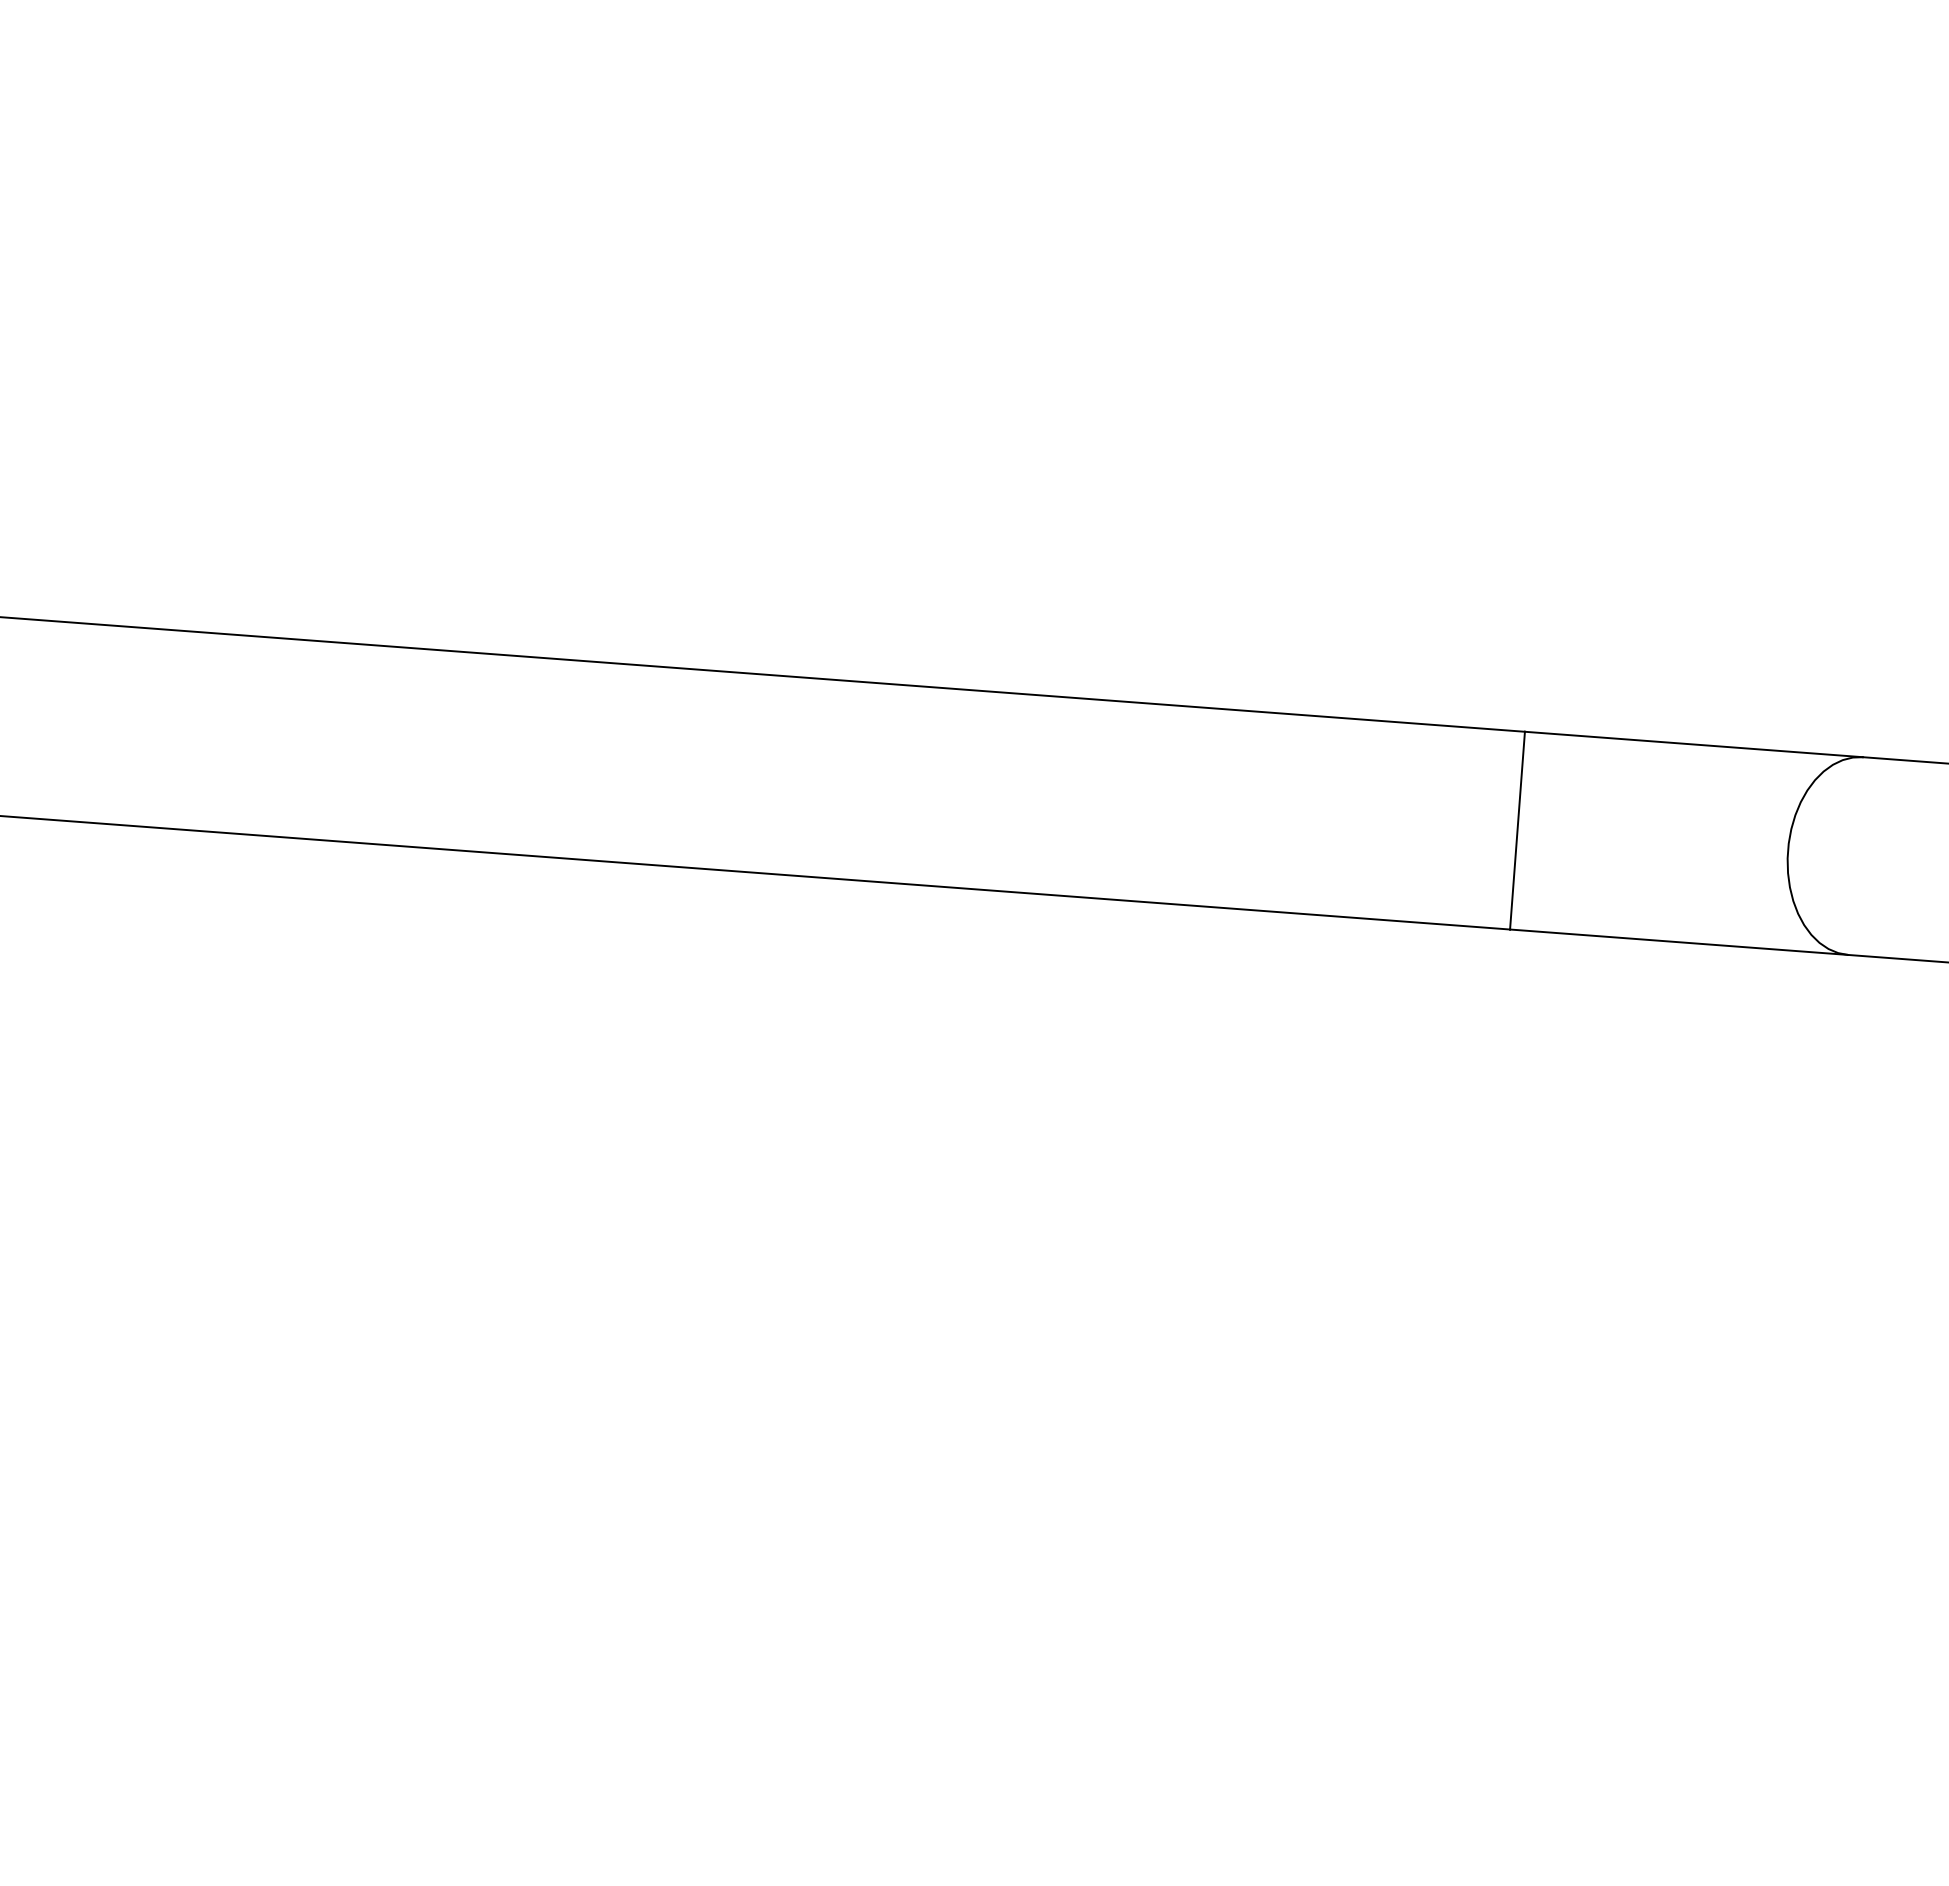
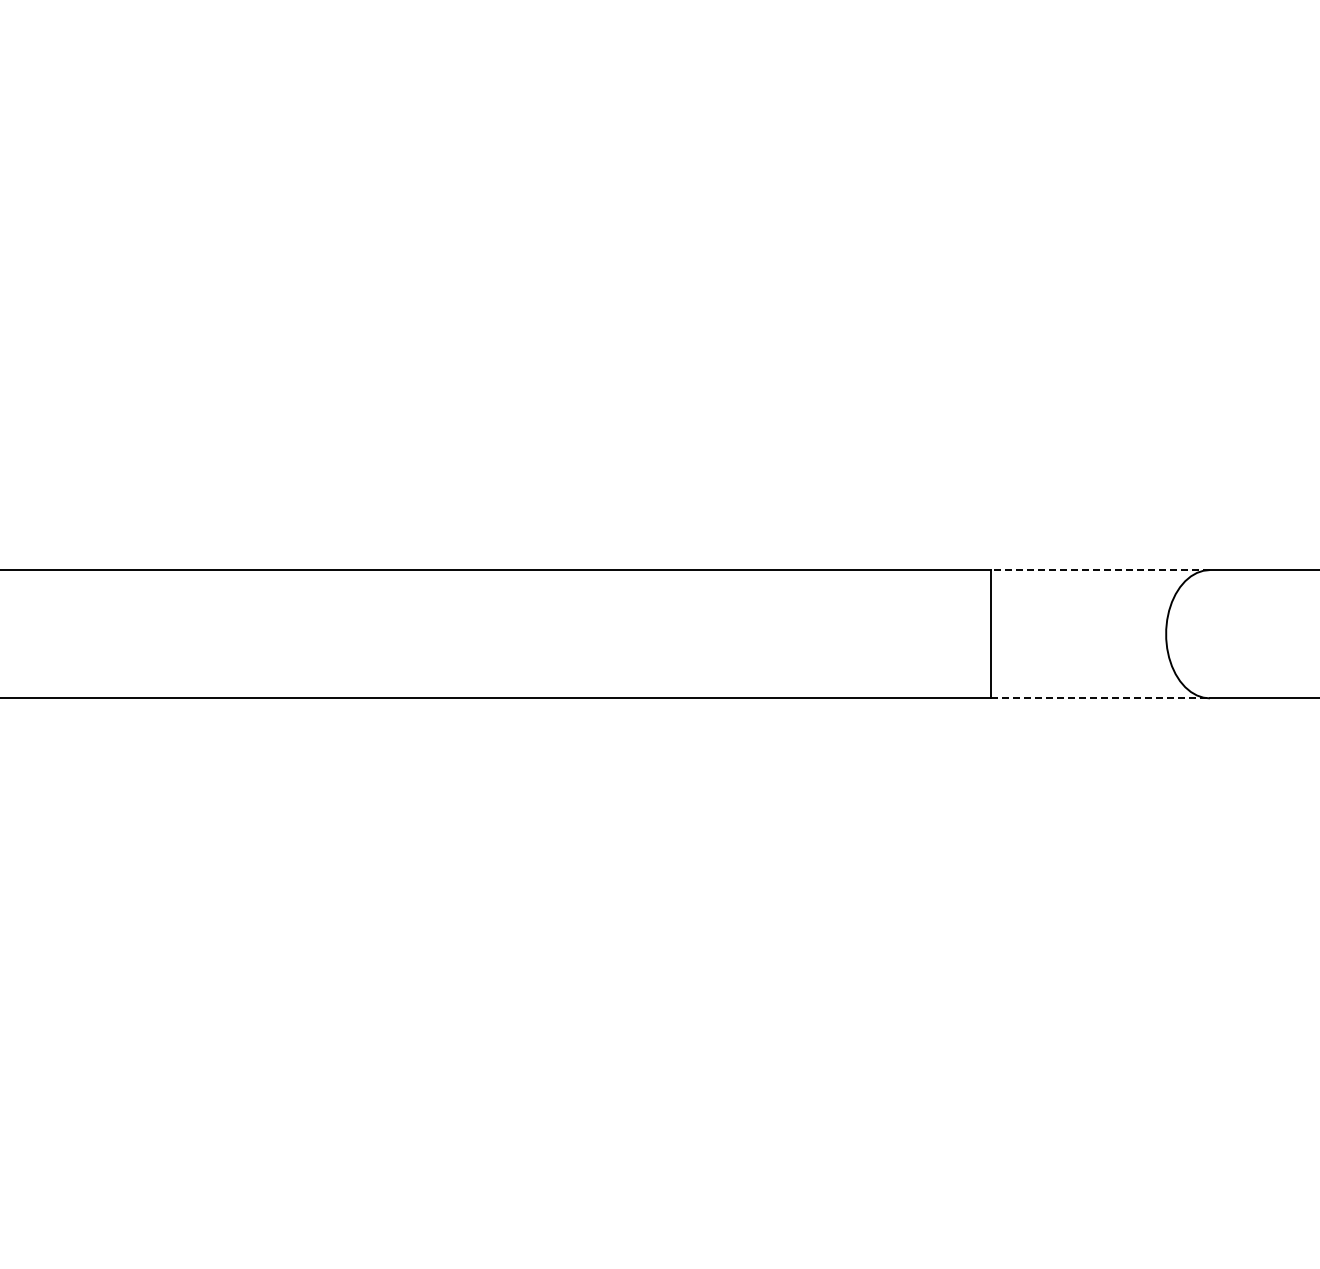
line: (1694, 745) -> (1100, 570), solid -> dashed
line: (1679, 942) -> (1100, 698), solid -> dashed

